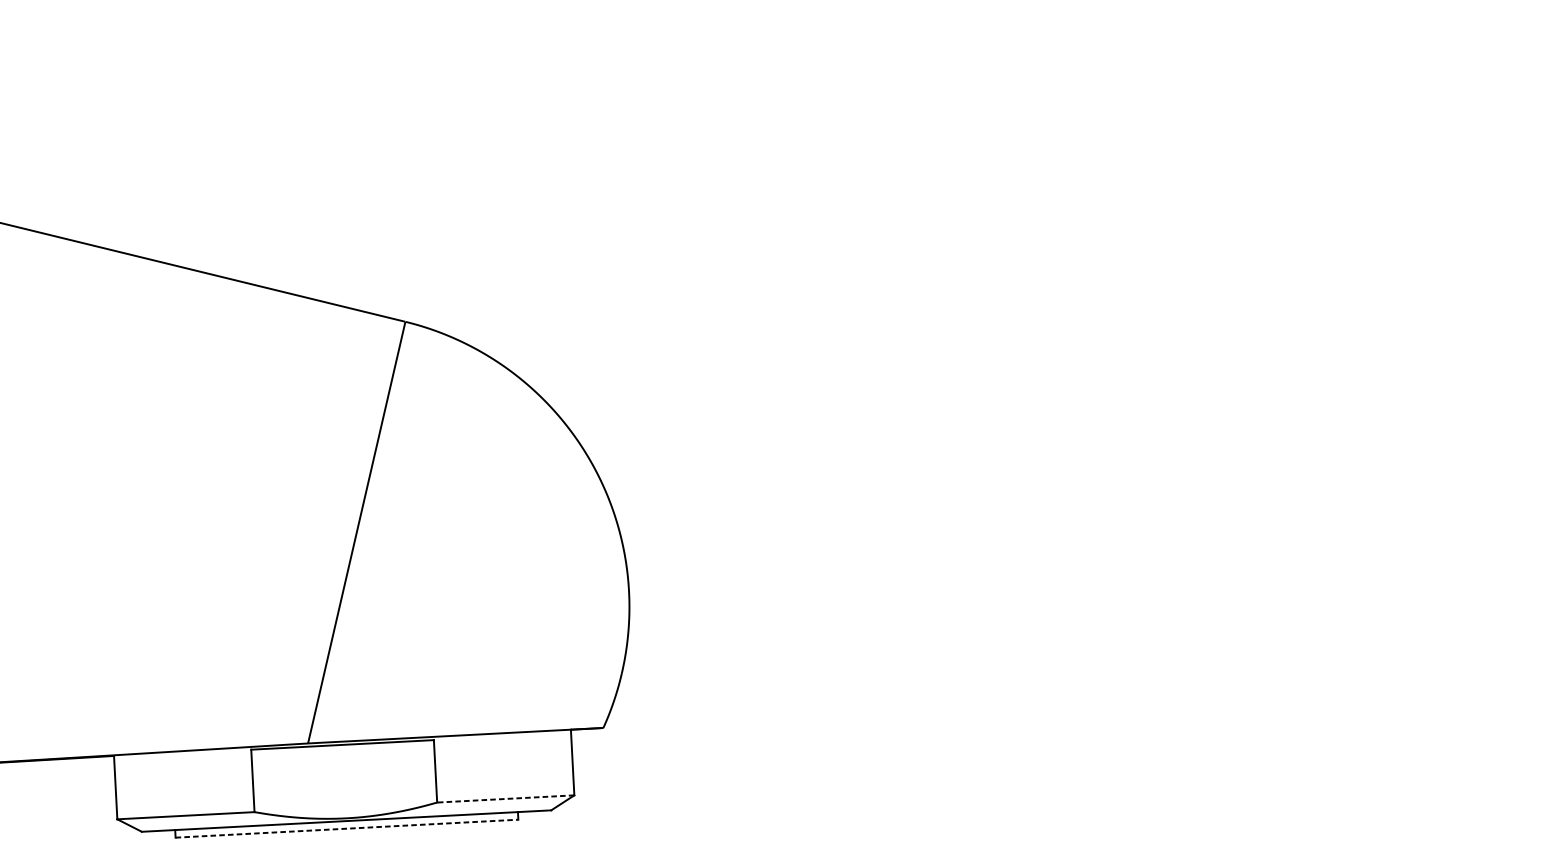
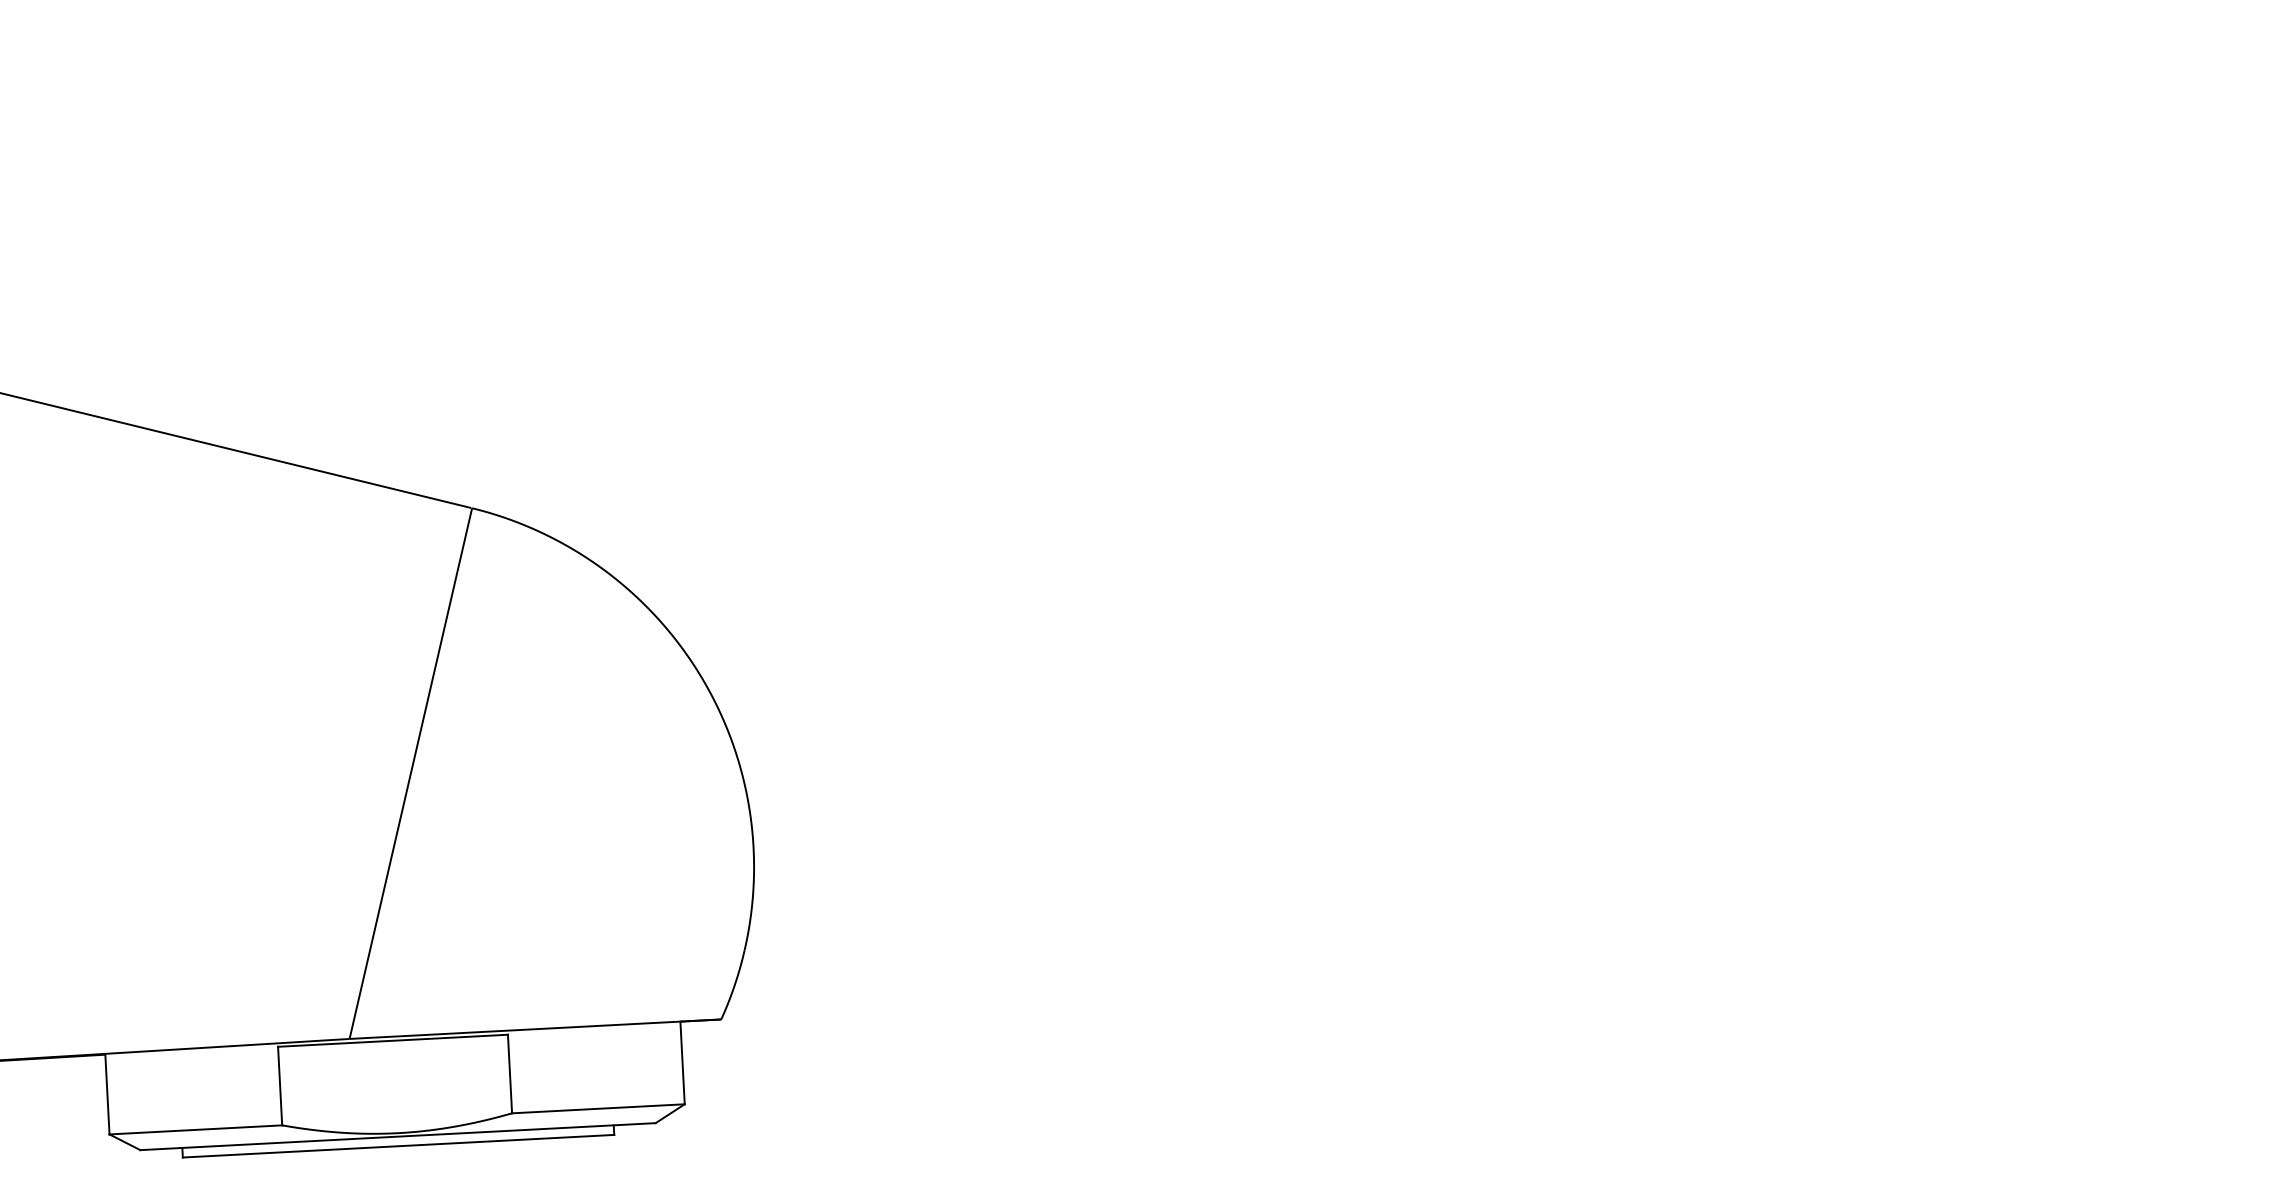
line: (505, 798) -> (597, 1108), dashed -> solid
line: (346, 828) -> (398, 1146), dashed -> solid

